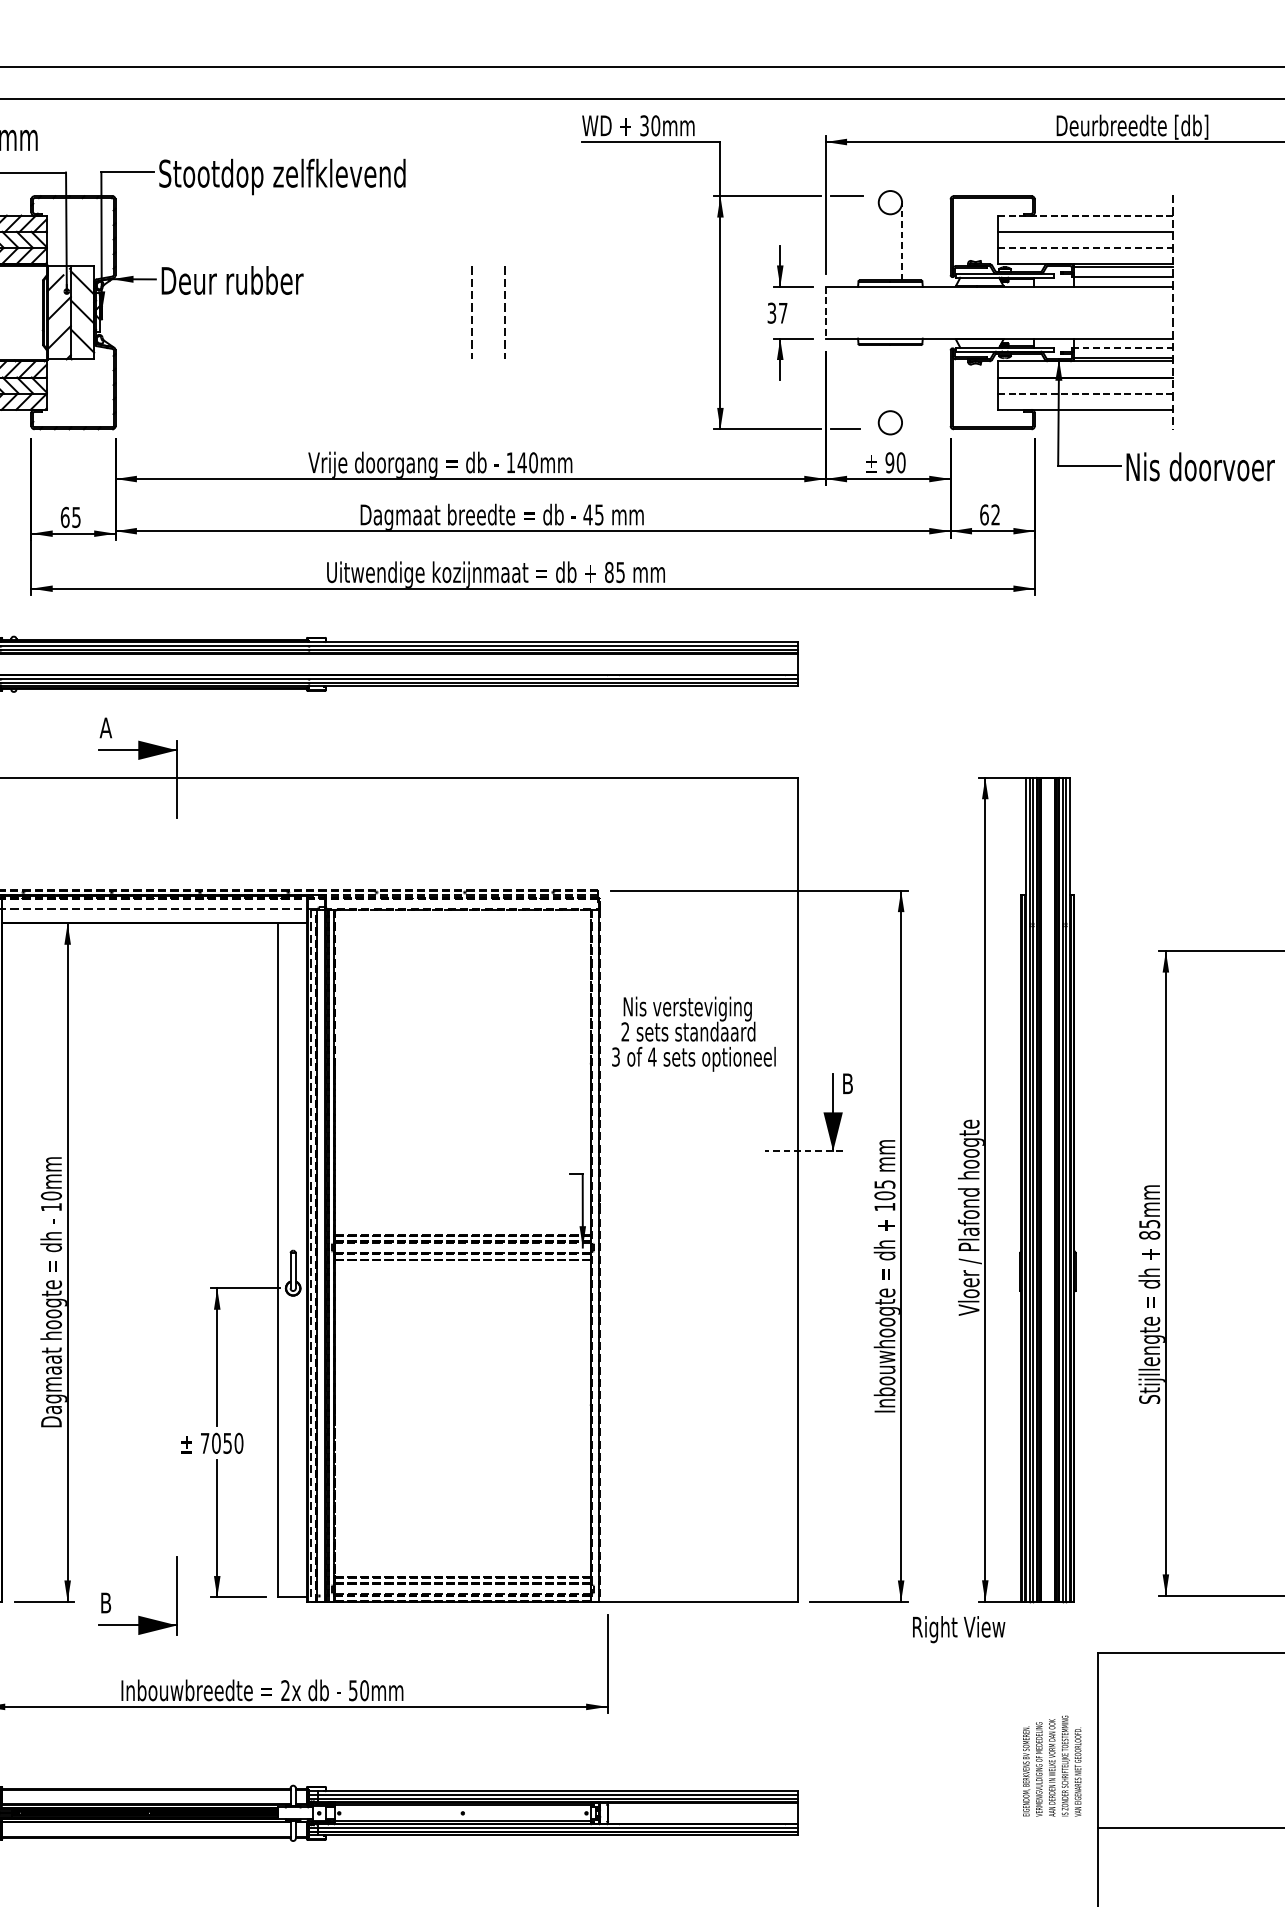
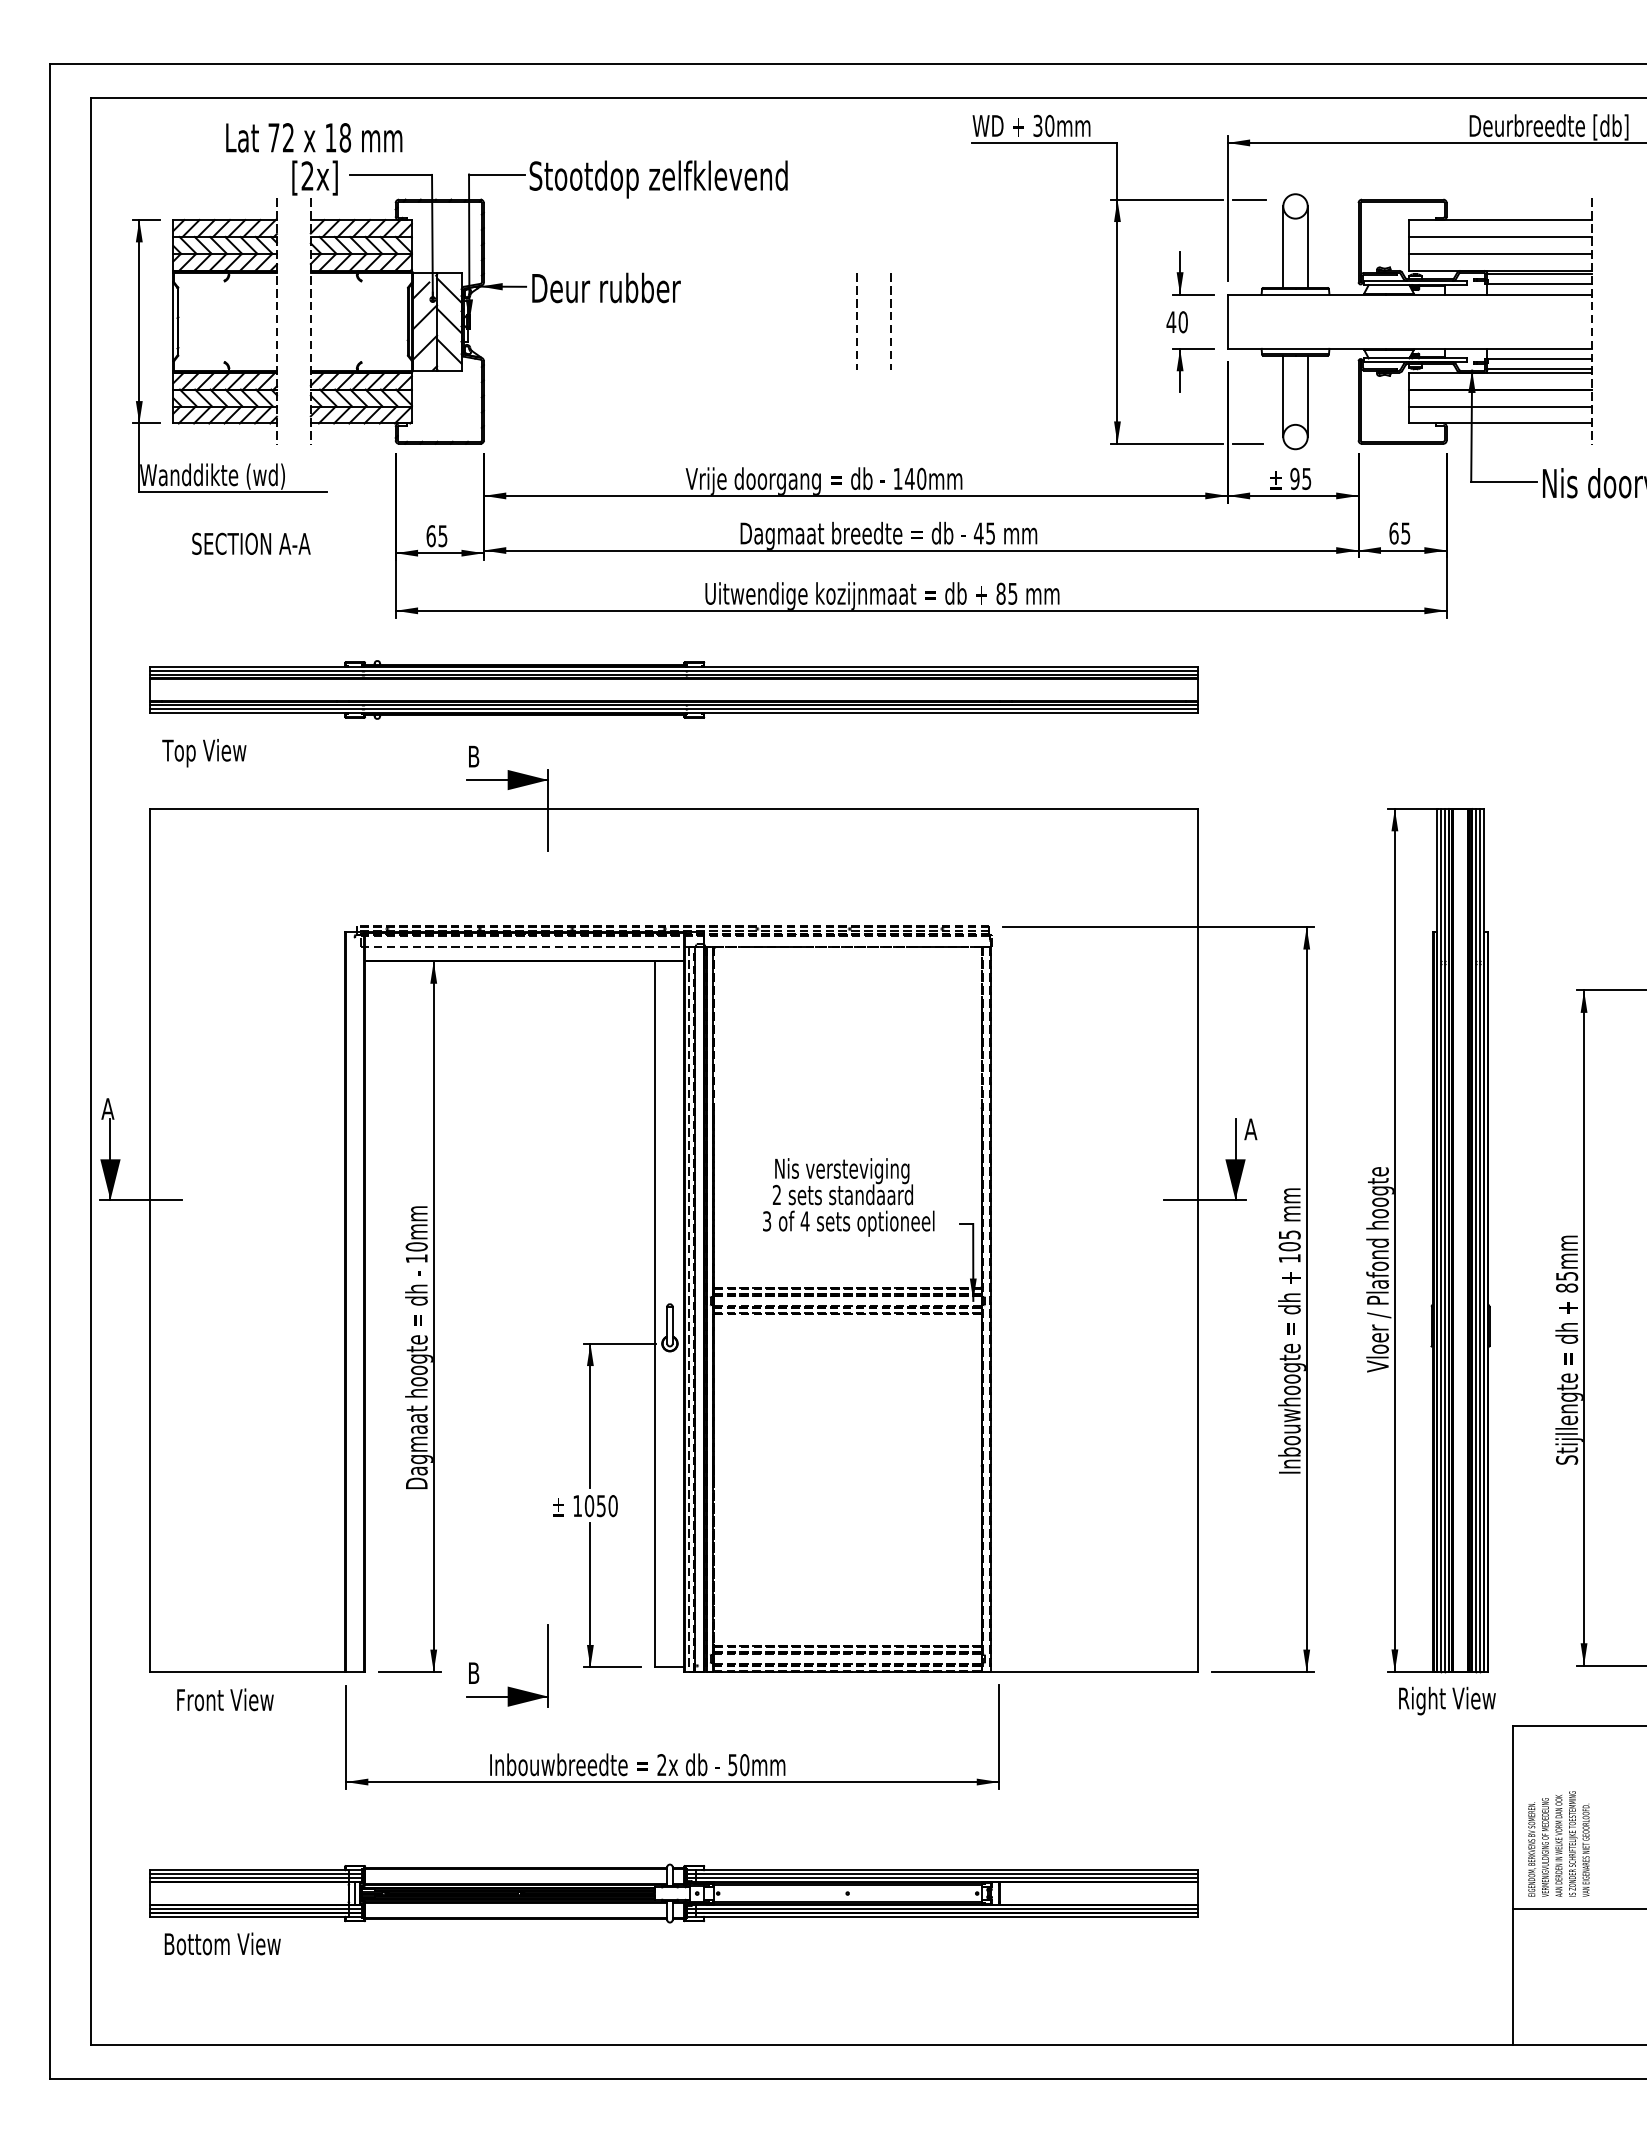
line: (1086, 216) -> (1500, 220), dashed -> solid
line: (878, 240) -> (1283, 246), added
line: (901, 241) -> (1307, 247), dashed -> solid
line: (1086, 247) -> (1500, 253), dashed -> solid
text: (776, 313) -> (1176, 322), 37 -> 40
line: (825, 313) -> (1227, 322), dashed -> solid
line: (1124, 348) -> (1540, 359), dashed -> solid
line: (878, 384) -> (1283, 396), added
line: (901, 384) -> (1307, 396), added
line: (1086, 393) -> (1500, 406), dashed -> solid
text: (900, 462) -> (1306, 478), 90 -> 95
text: (995, 514) -> (1405, 533), 62 -> 65
text: (105, 727) -> (473, 756), A -> B
text: (693, 1034) -> (848, 1197), moved
text: (847, 1083) -> (1250, 1129), B -> A
line: (803, 1151) -> (1204, 1200), dashed -> solid
text: (204, 1442) -> (577, 1505), 7050 -> 1050
text: (959, 1629) -> (1447, 1700), moved
text: (1051, 1765) -> (1558, 1843), moved

